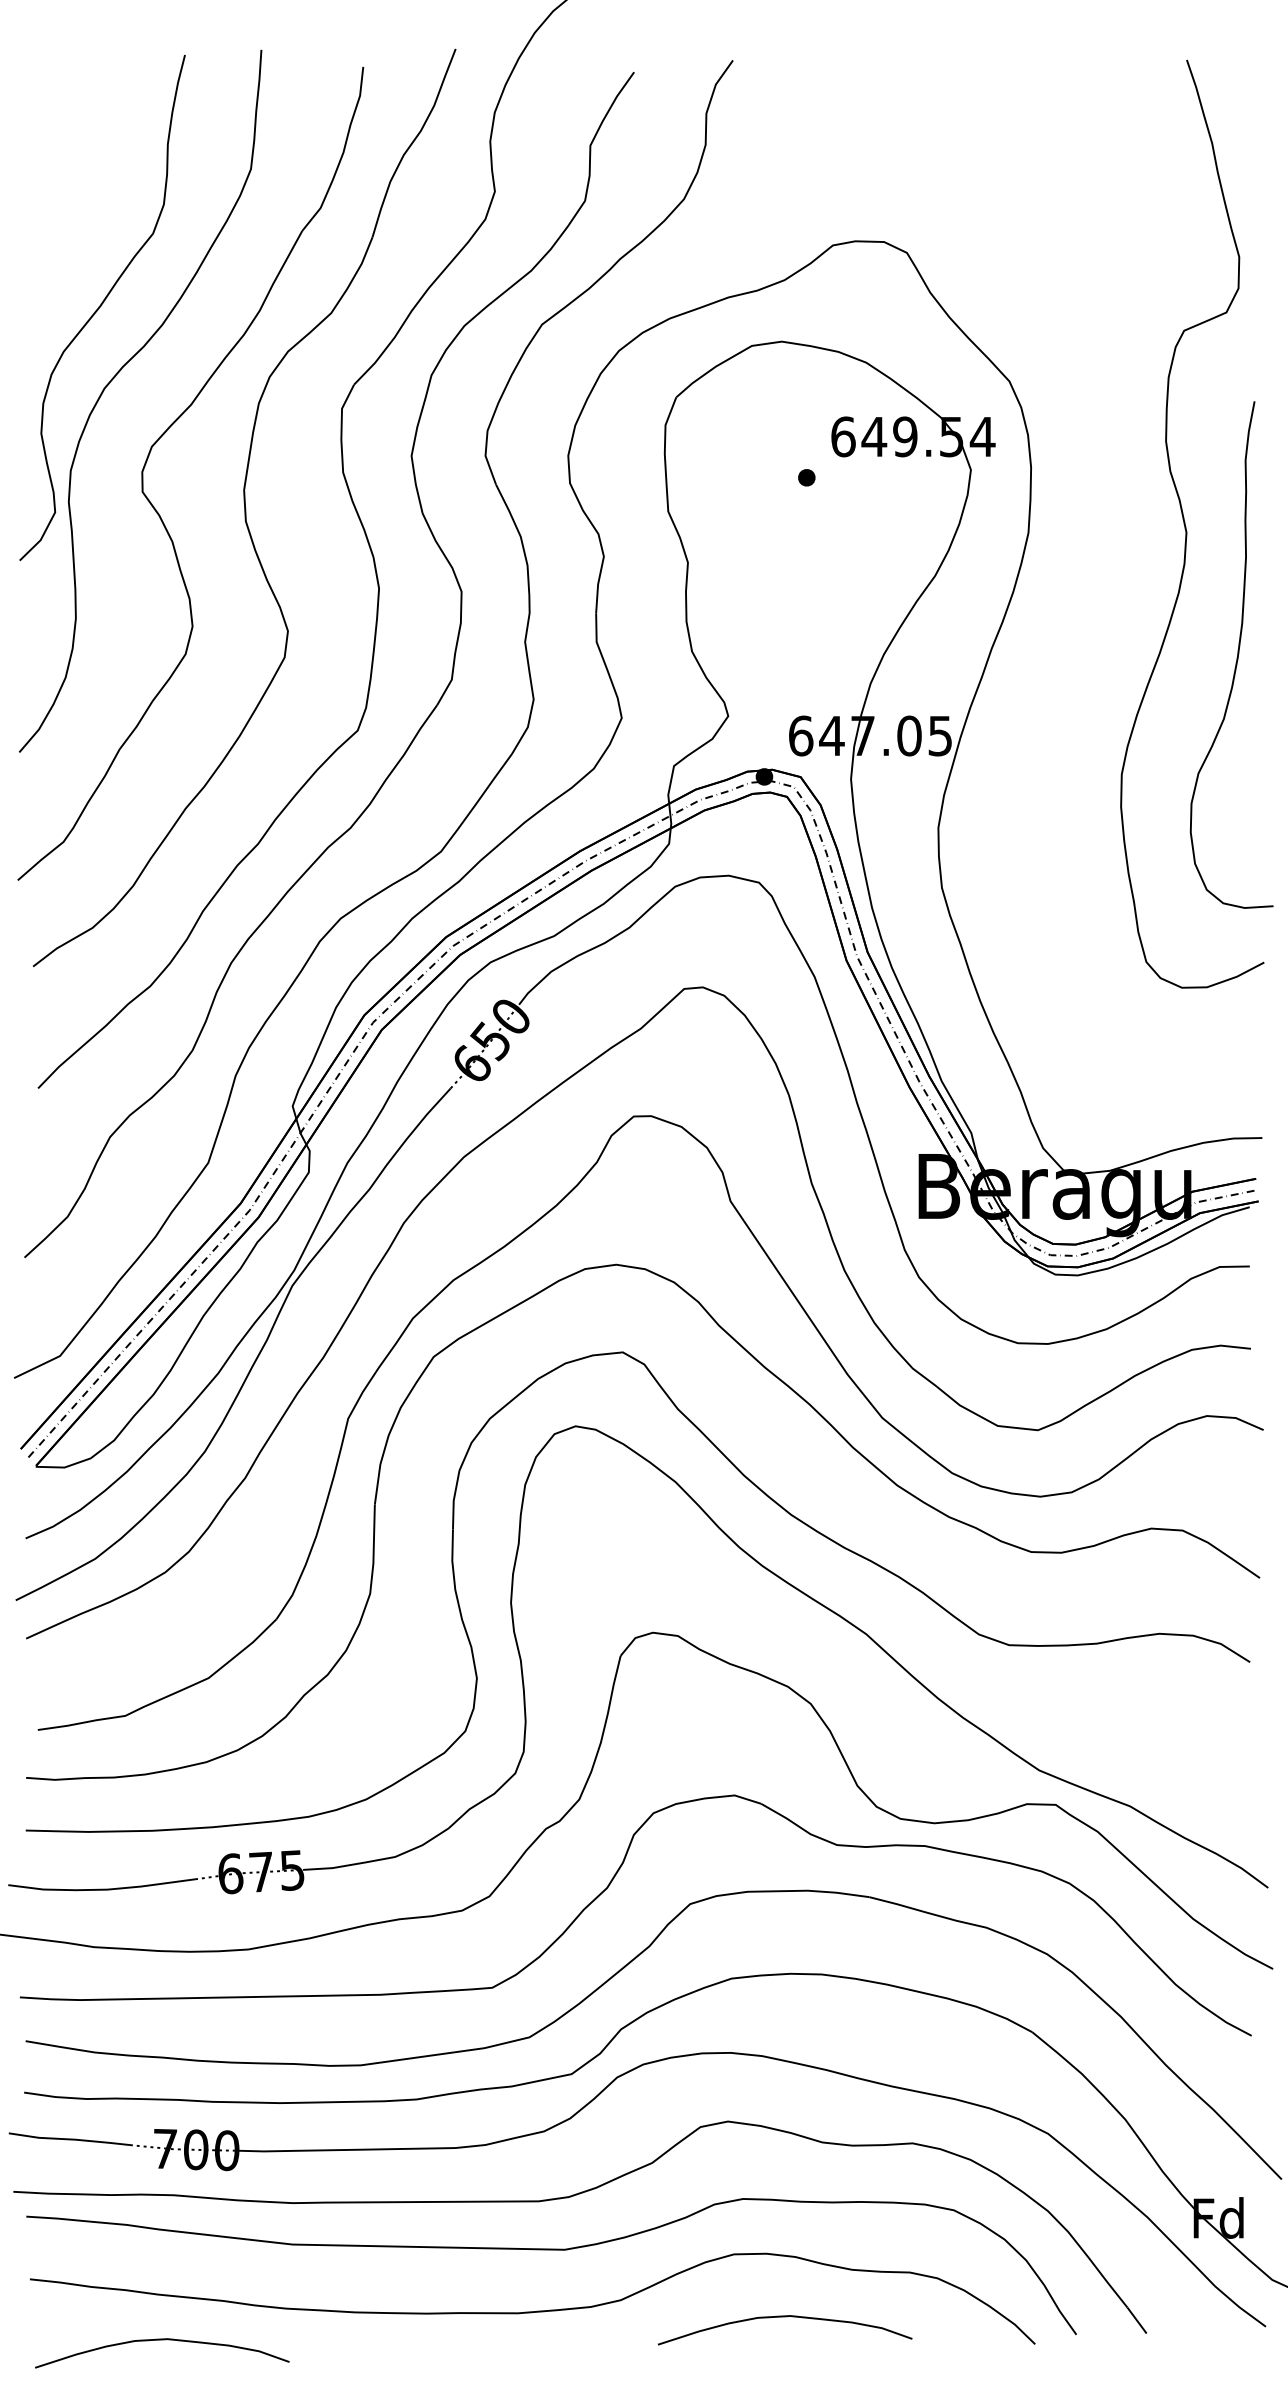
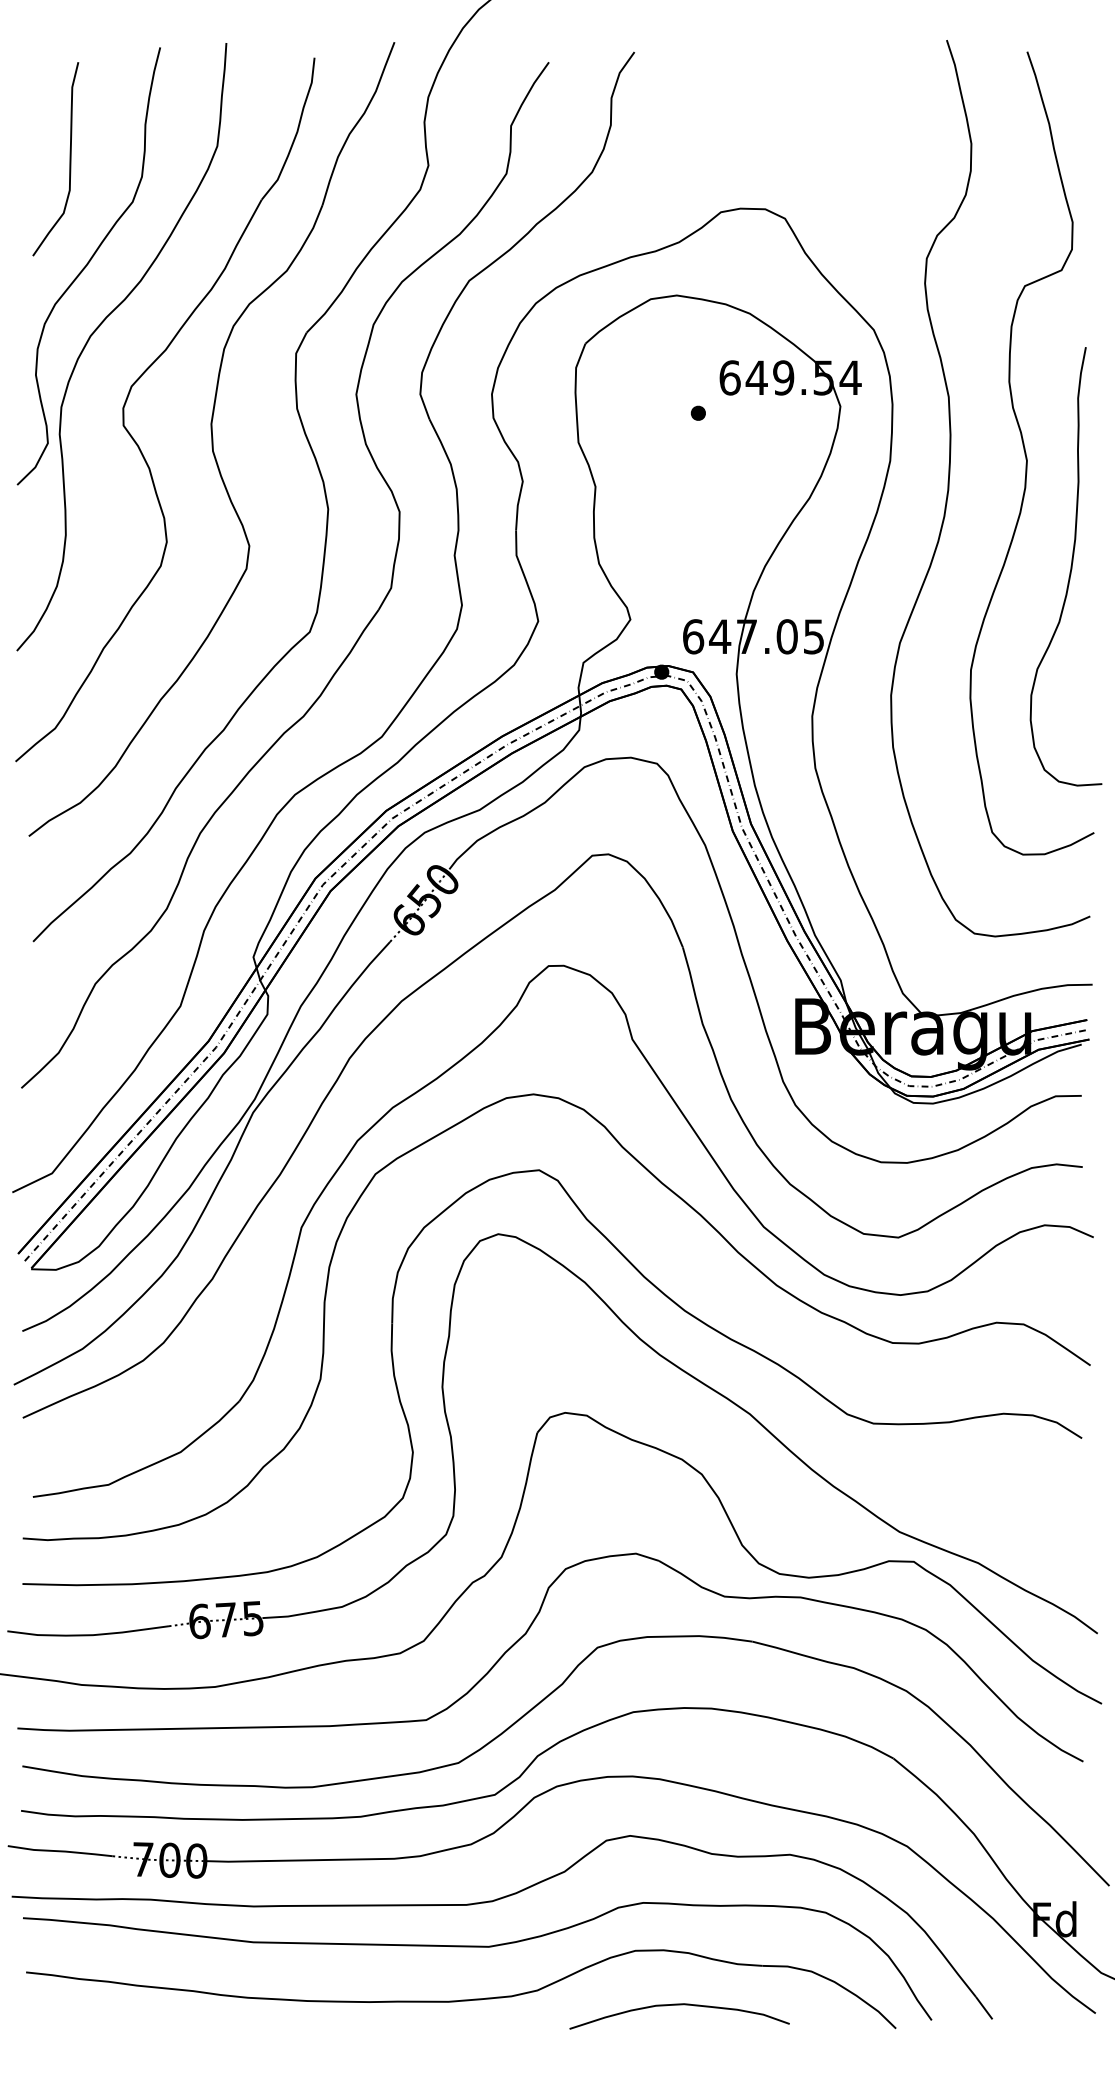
curve: (80, 184) -> (69, 159), added
curve: (1096, 564) -> (949, 488), added
curve: (162, 2340) -> (140, 2025), removed

